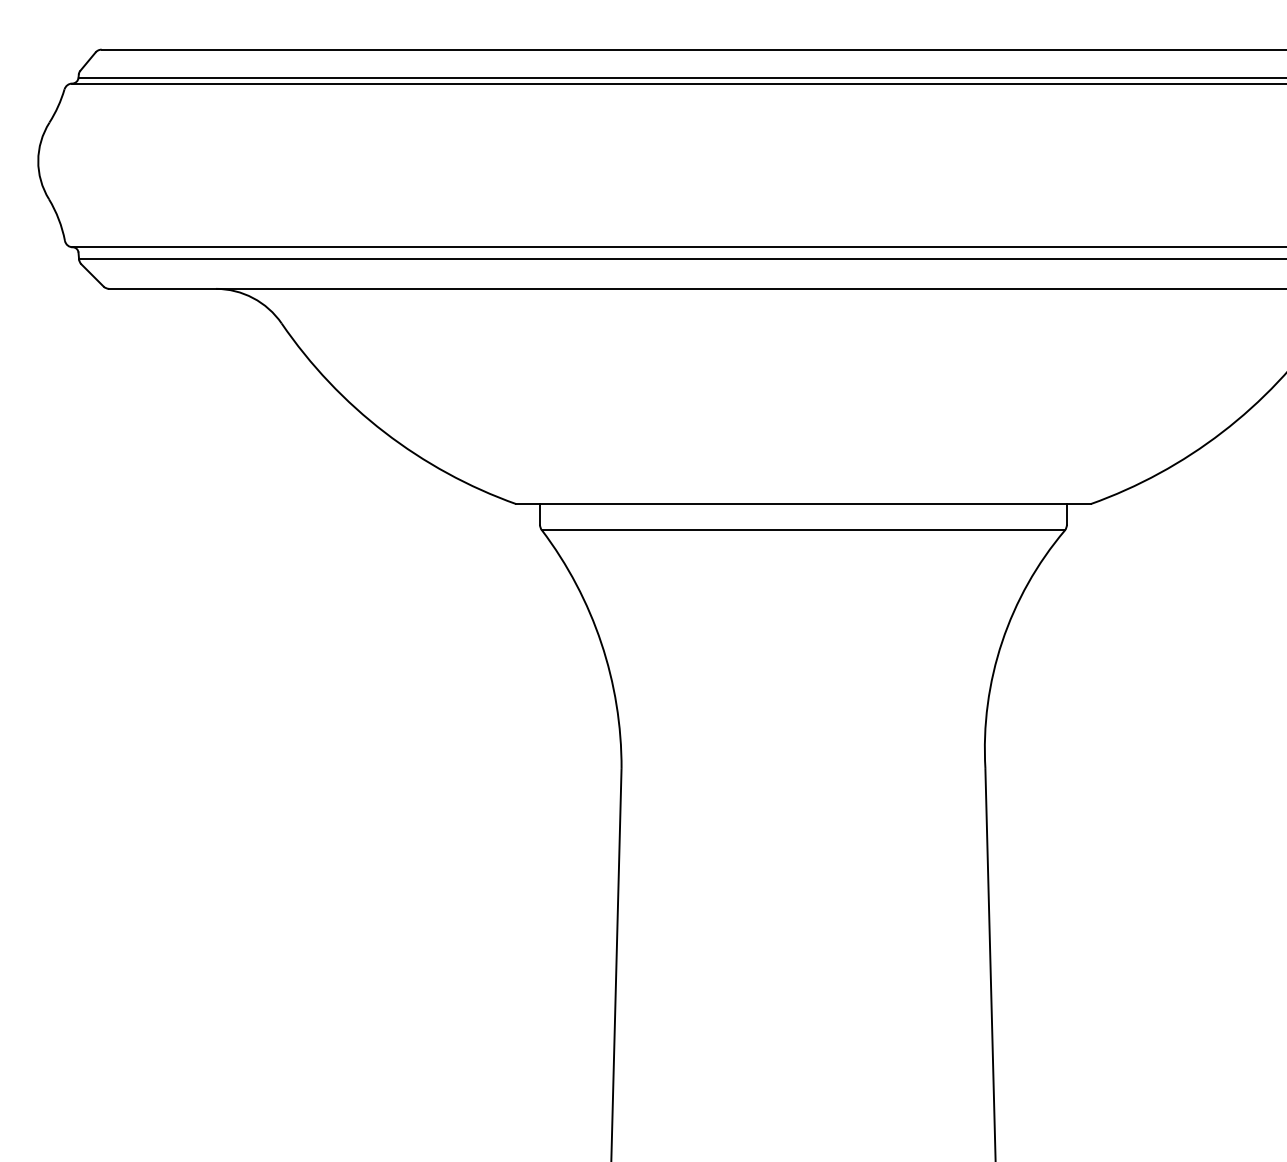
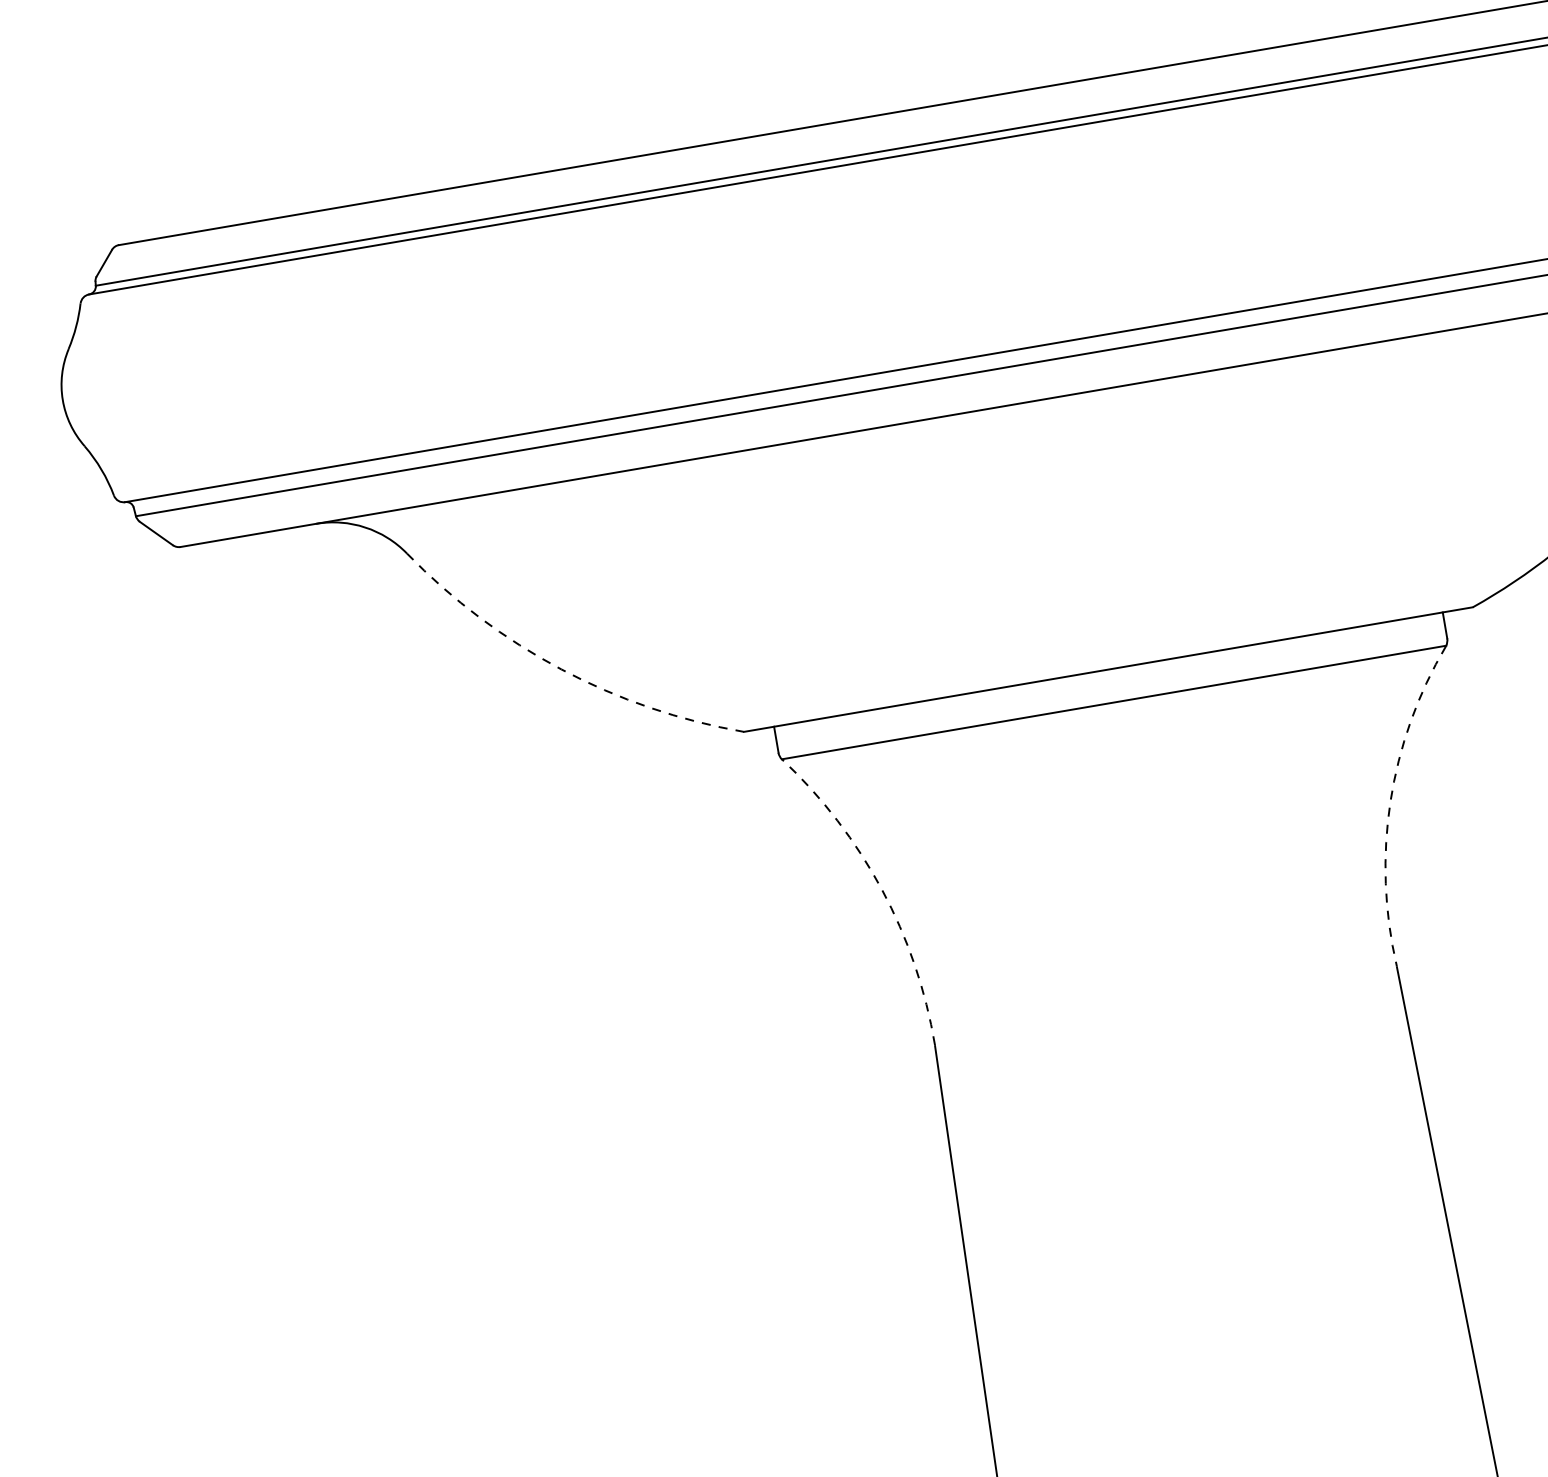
arc: (384, 432) -> (561, 669), solid -> dashed
arc: (1002, 641) -> (1390, 800), solid -> dashed
arc: (601, 643) -> (882, 890), solid -> dashed

